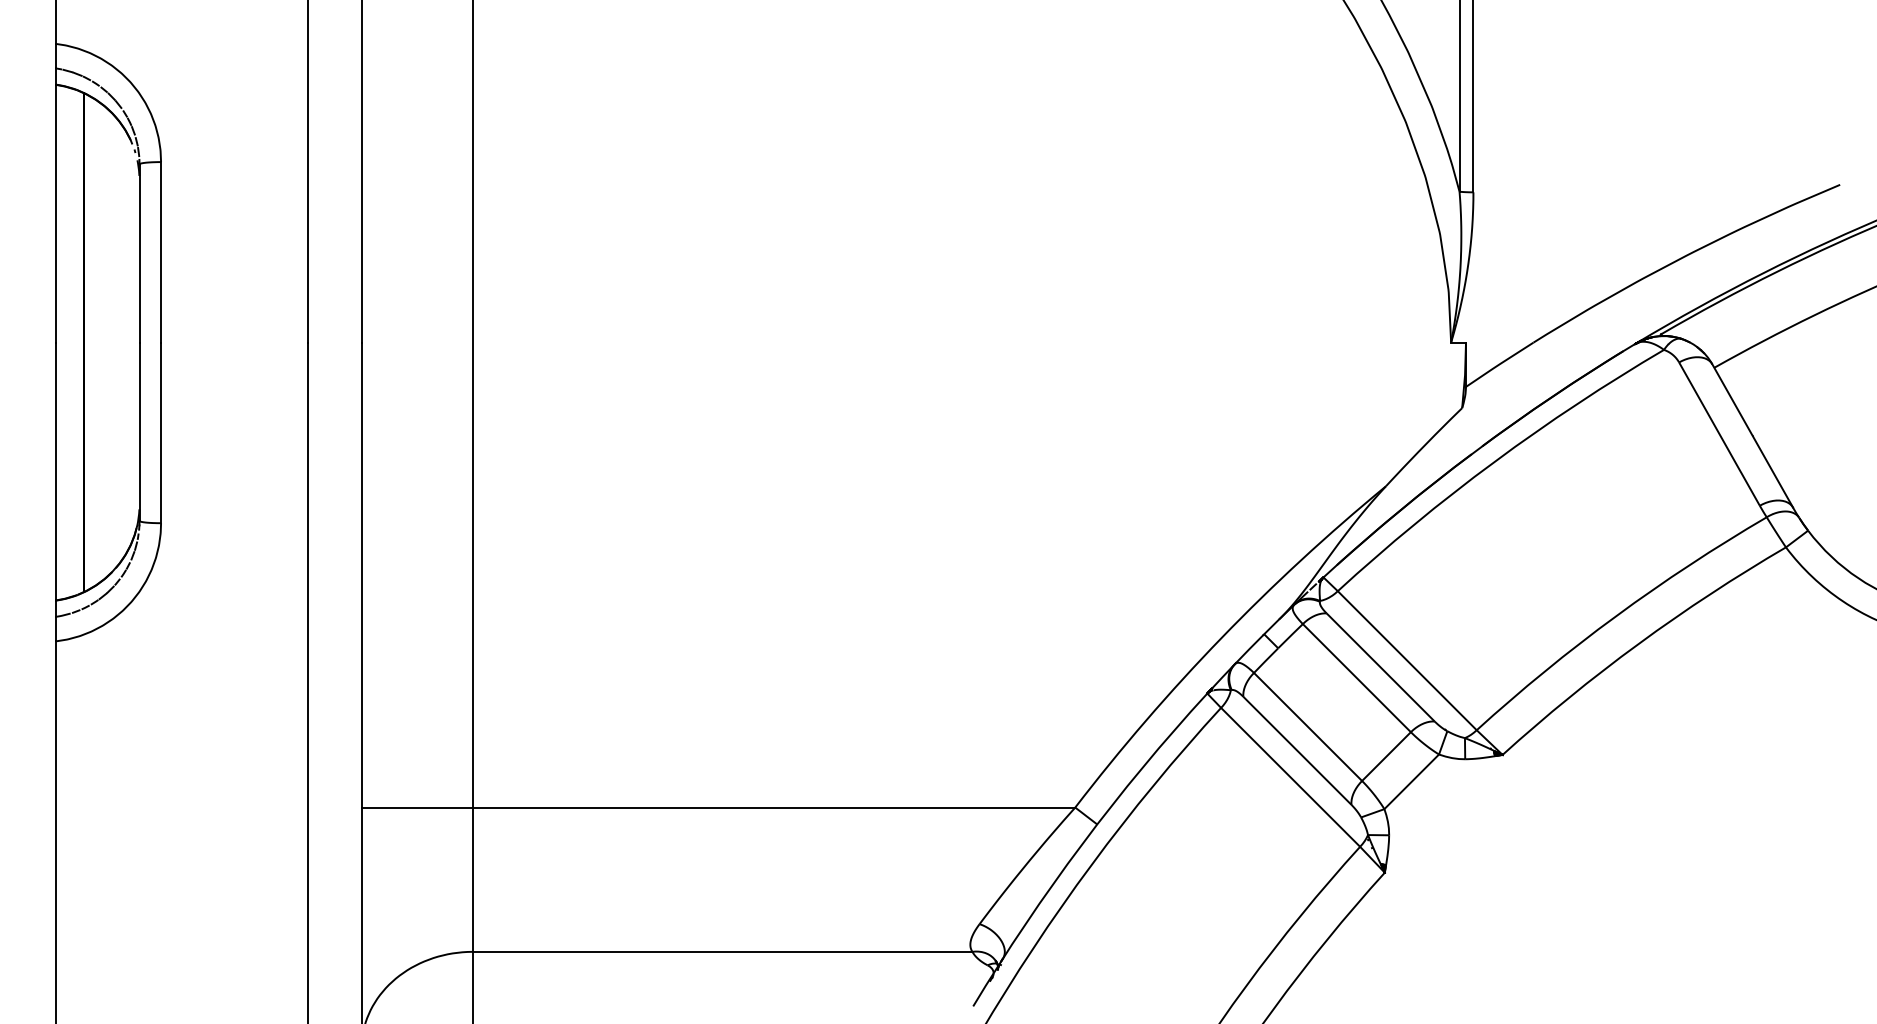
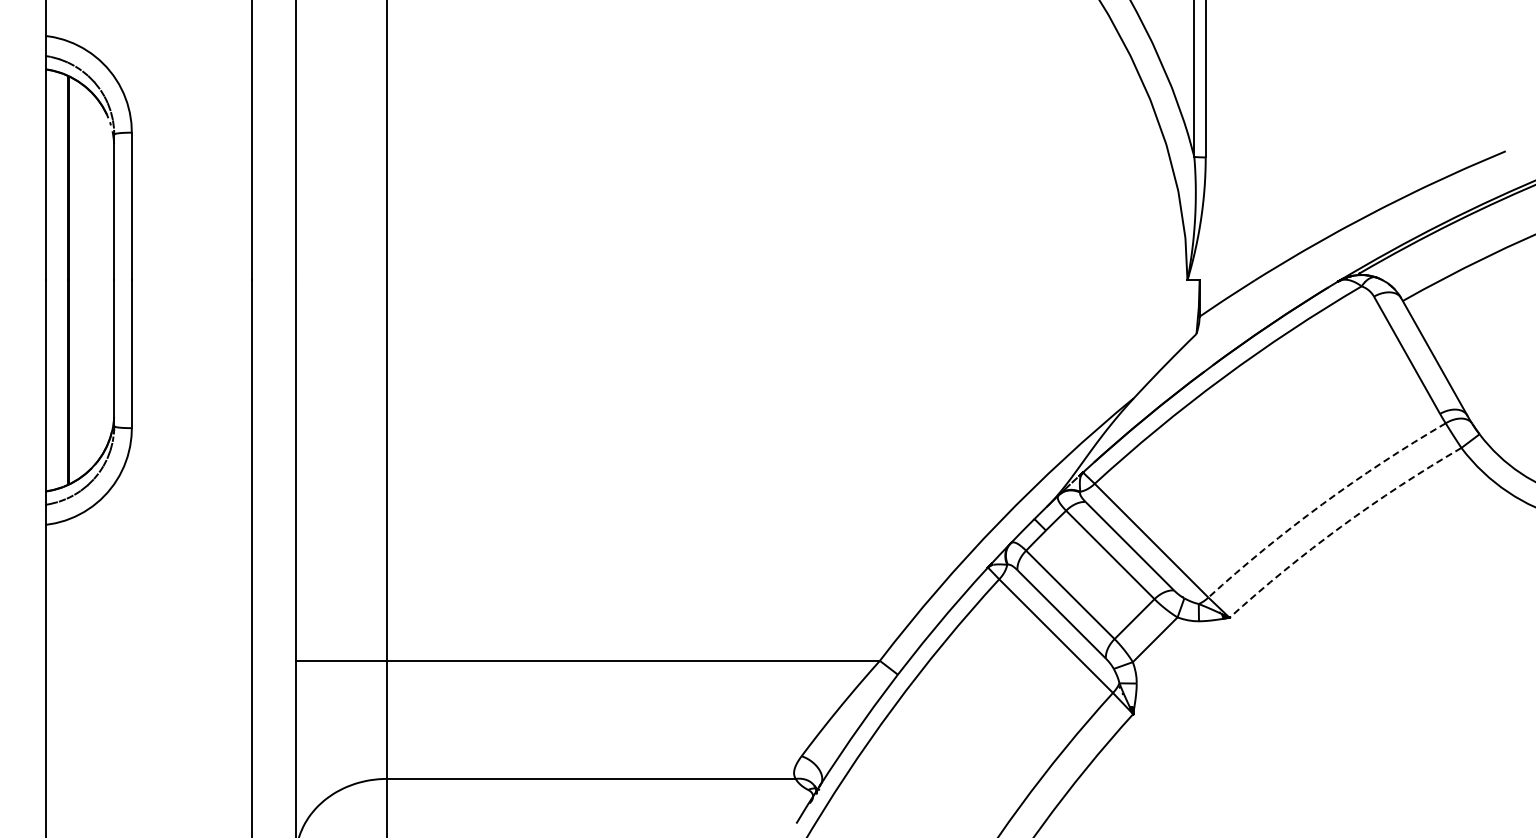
arc: (1616, 616) -> (1322, 504), solid -> dashed
arc: (1639, 643) -> (1341, 526), solid -> dashed

